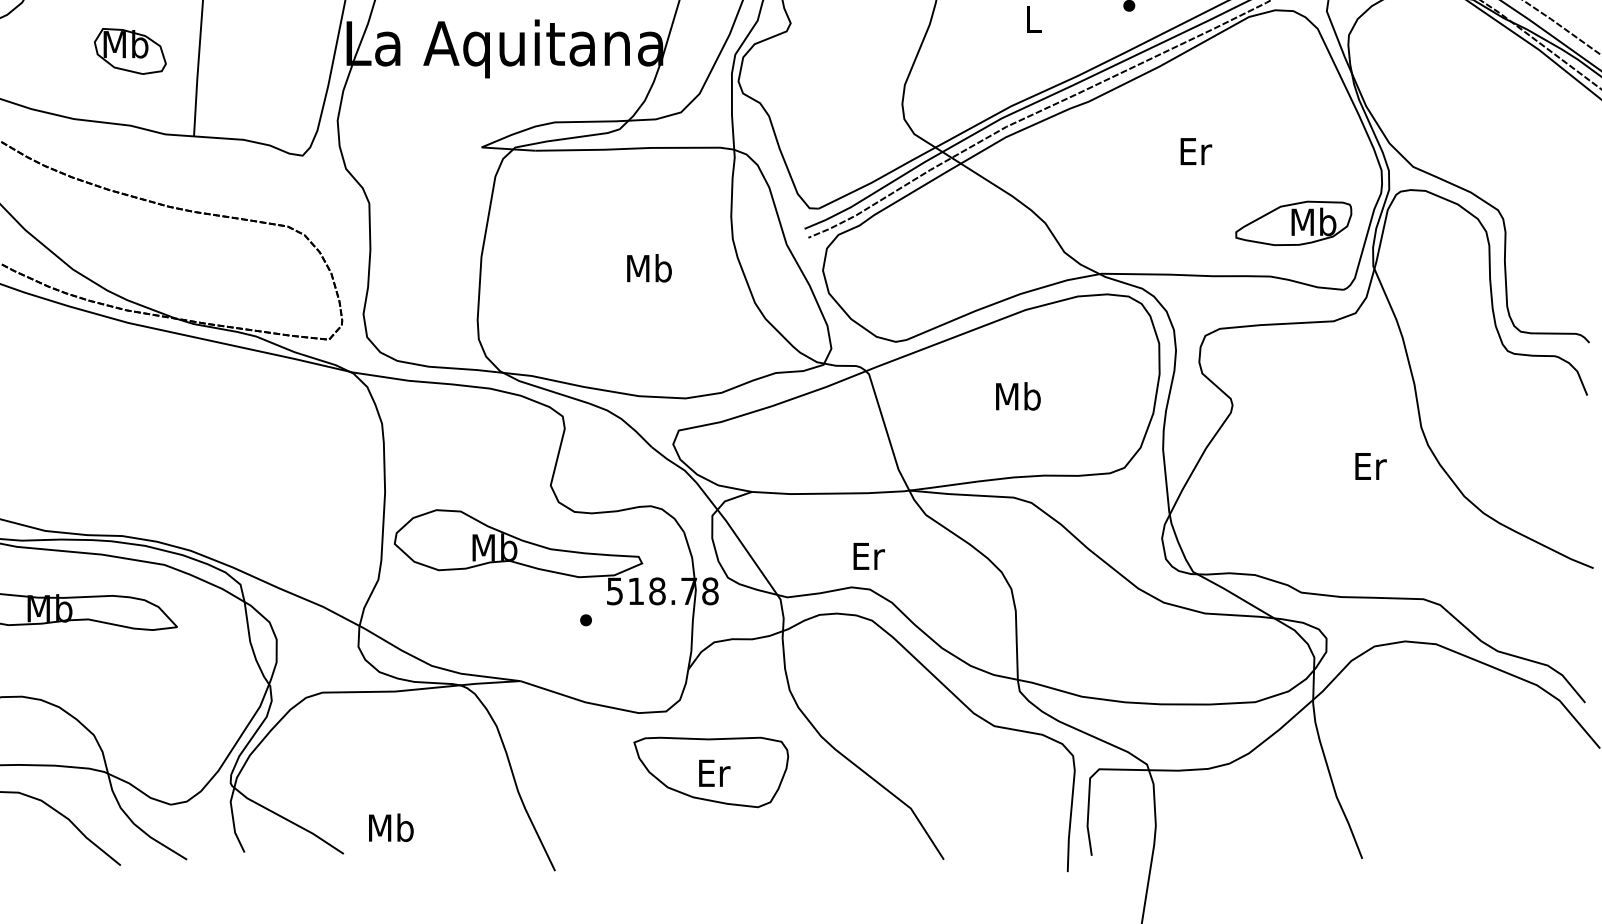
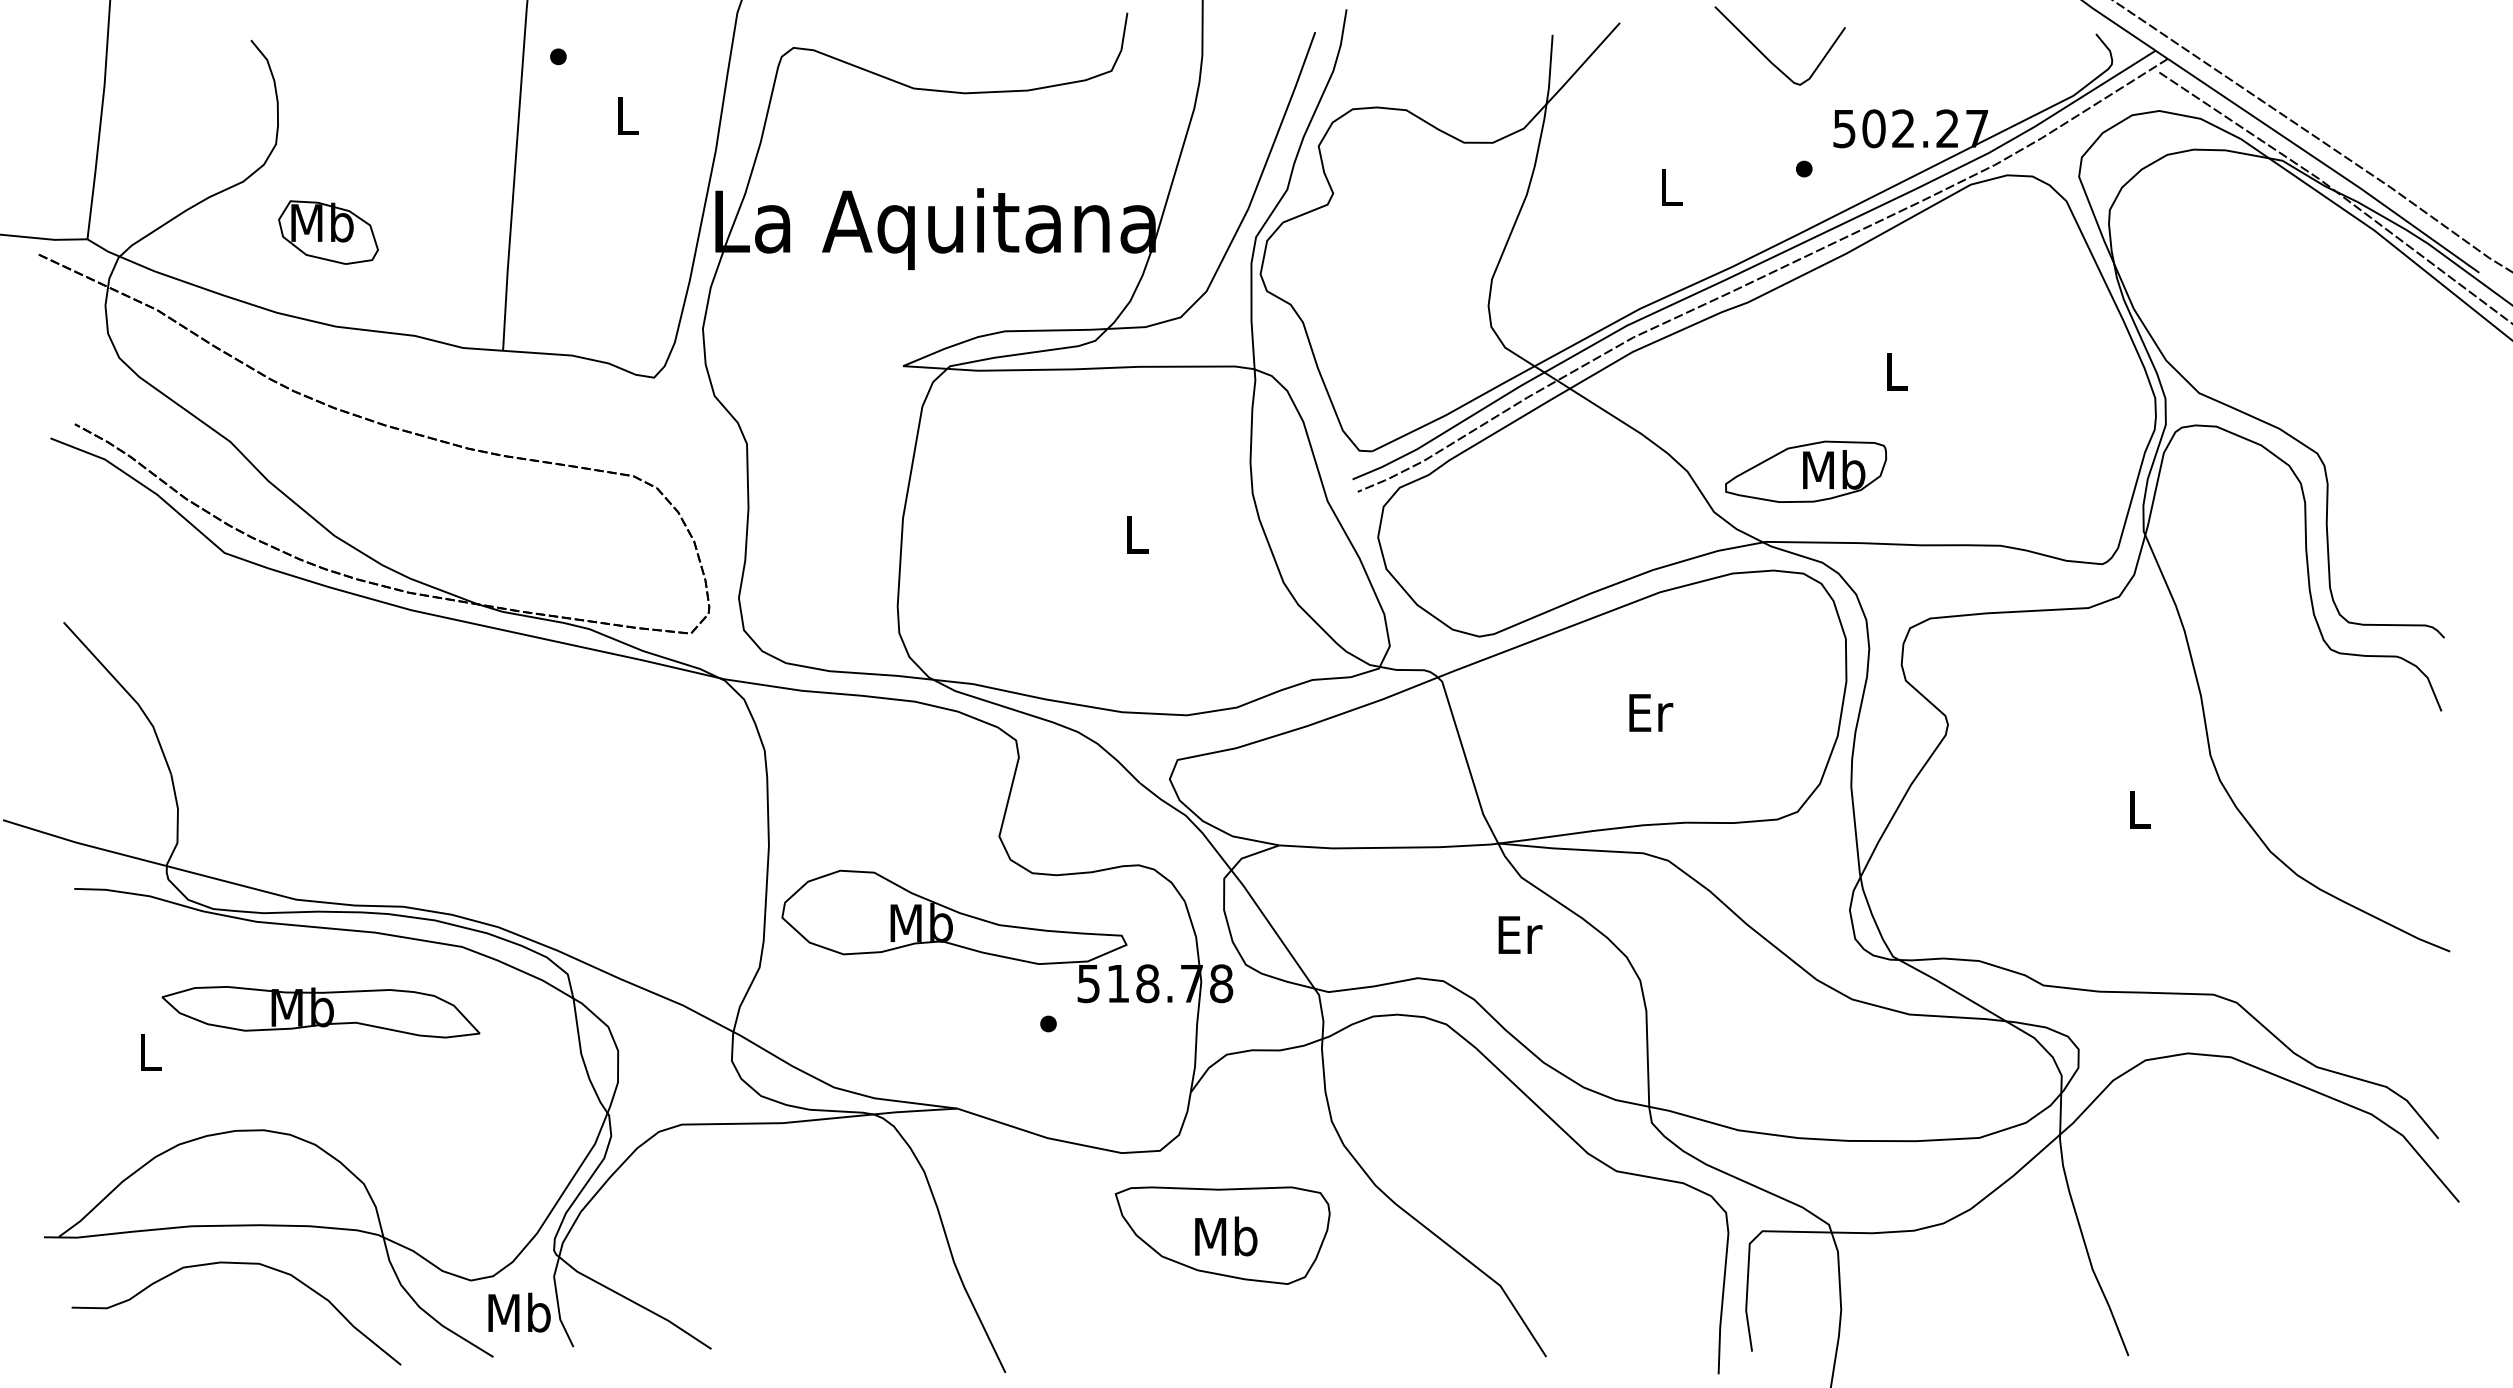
part: (130, 51) -> (328, 232), moved
text: (1196, 151) -> (1897, 371), Er -> L
part: (1294, 223) -> (1806, 471), moved
text: (649, 268) -> (1136, 534), Mb -> L
text: (1018, 396) -> (1649, 712), Mb -> Er
text: (1370, 466) -> (2140, 809), Er -> L
text: (869, 555) -> (1520, 934), moved
text: (714, 773) -> (1226, 1236), Er -> Mb
text: (391, 827) -> (519, 1312), moved

